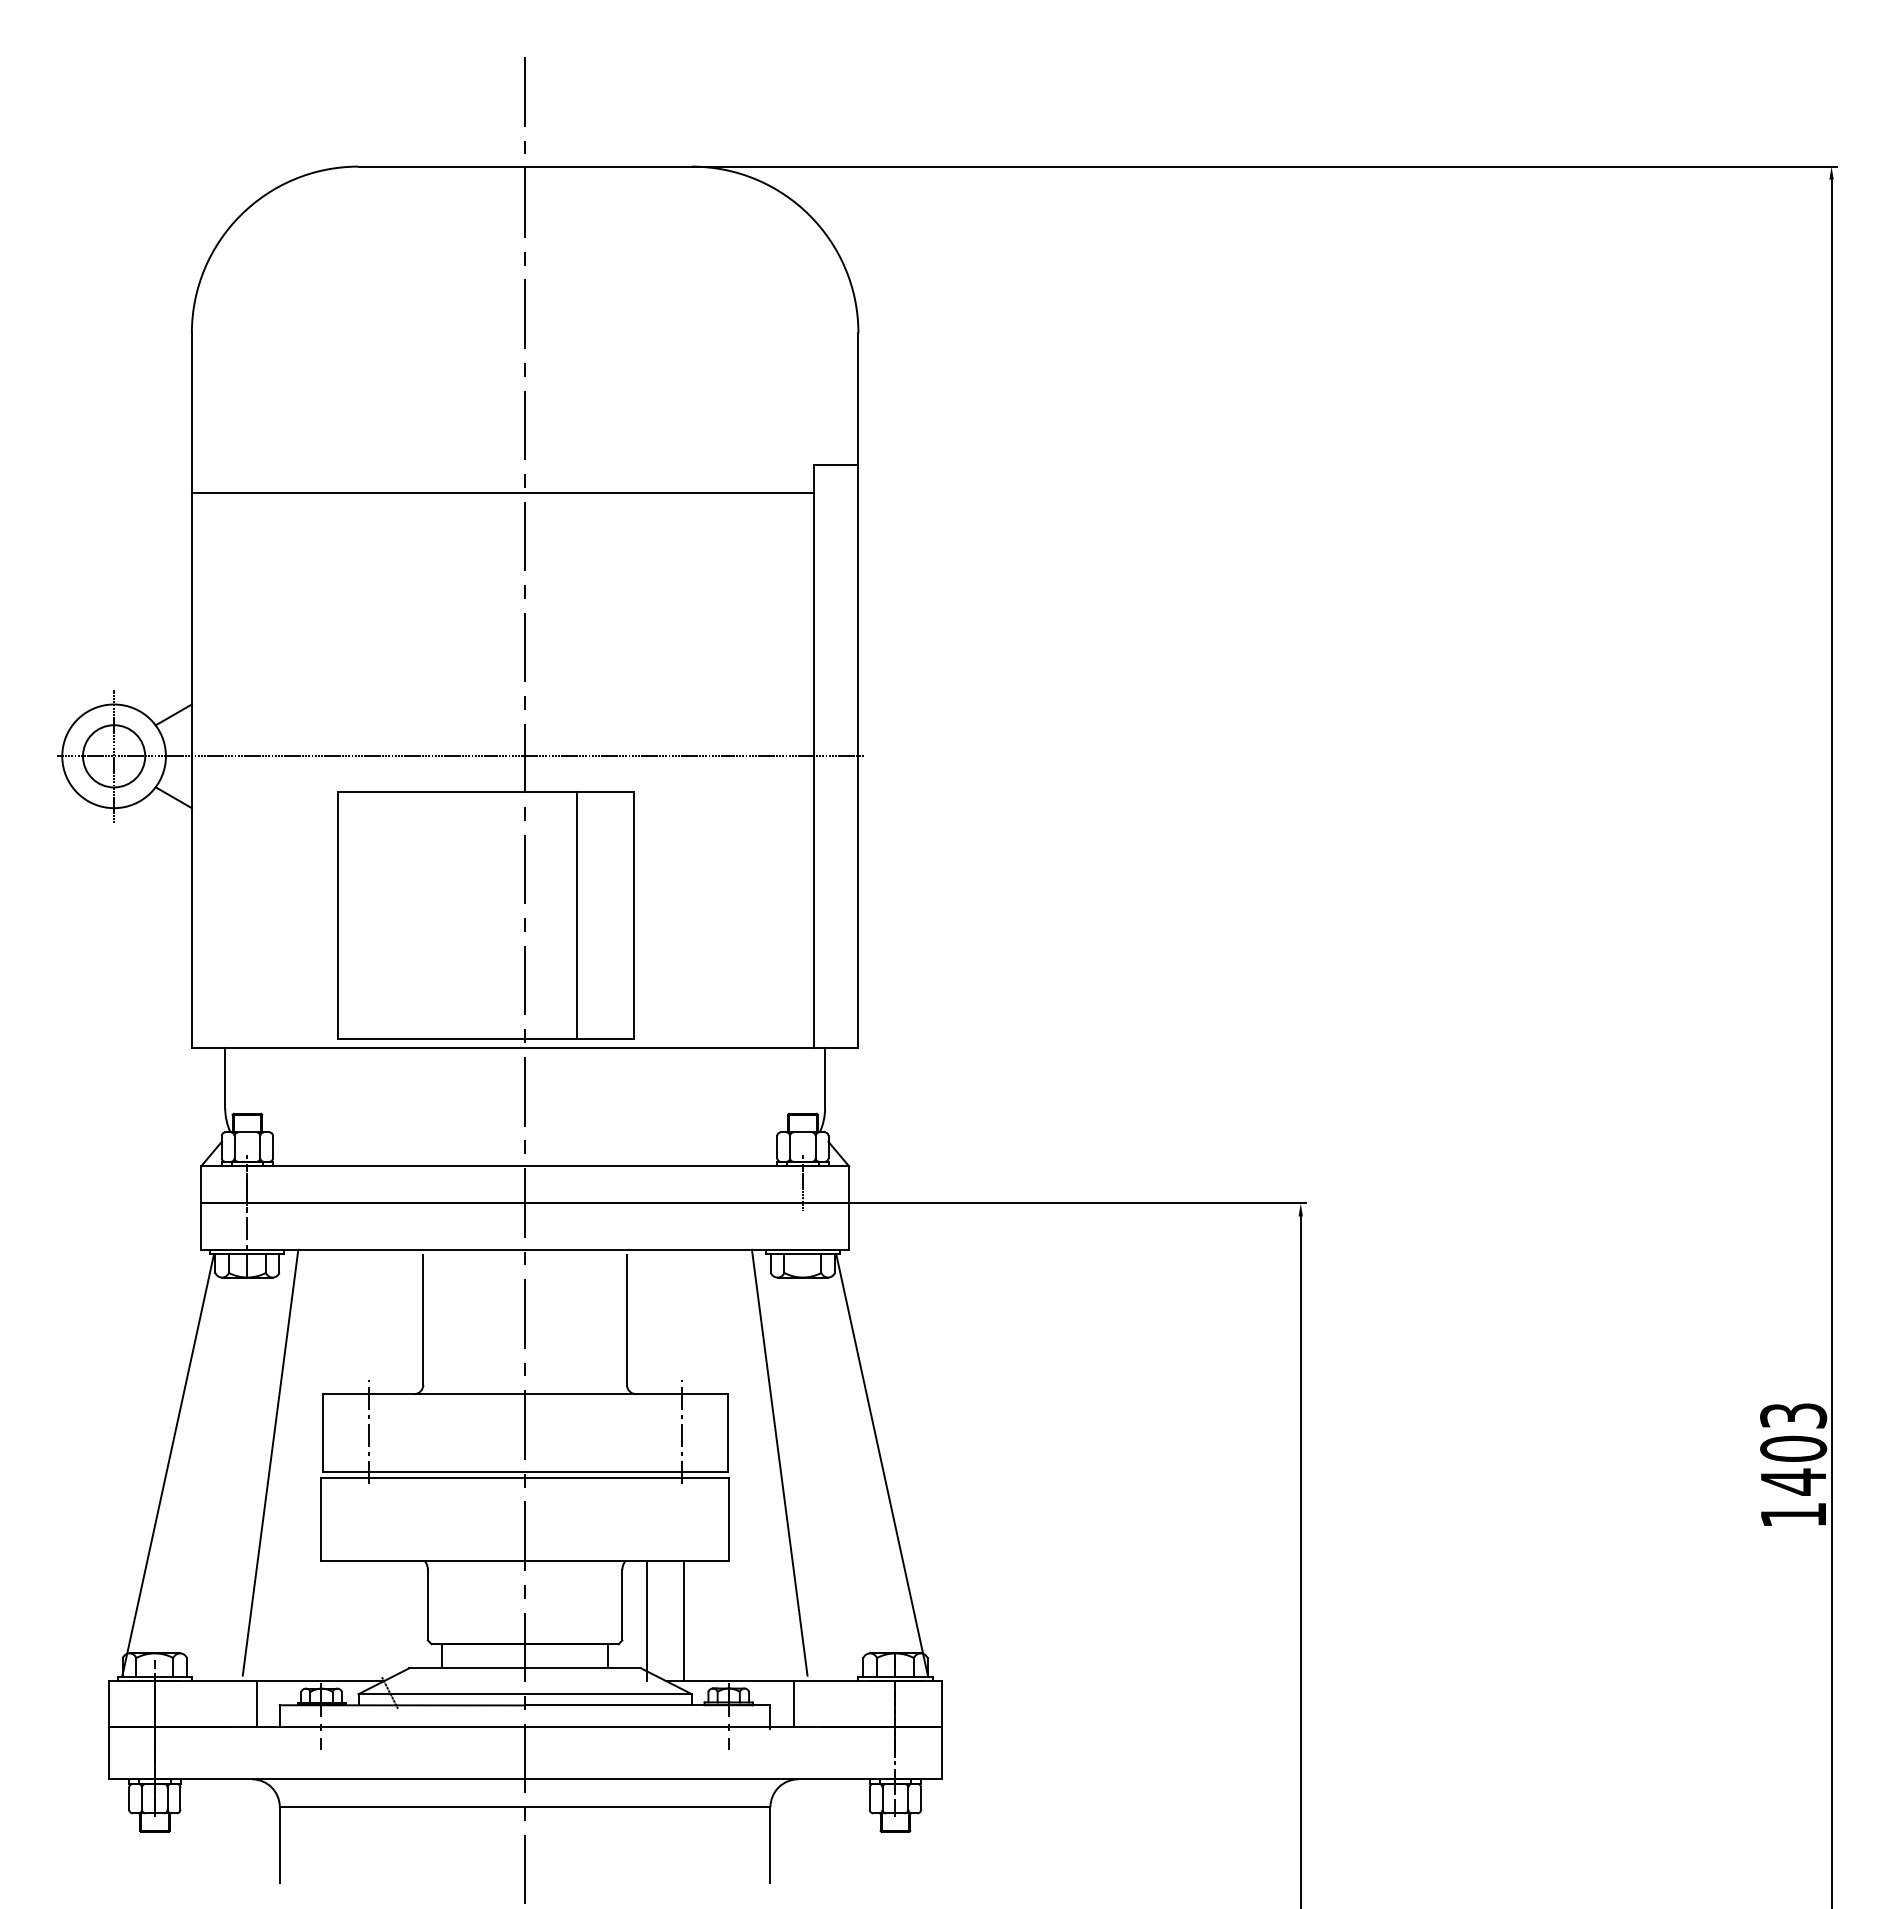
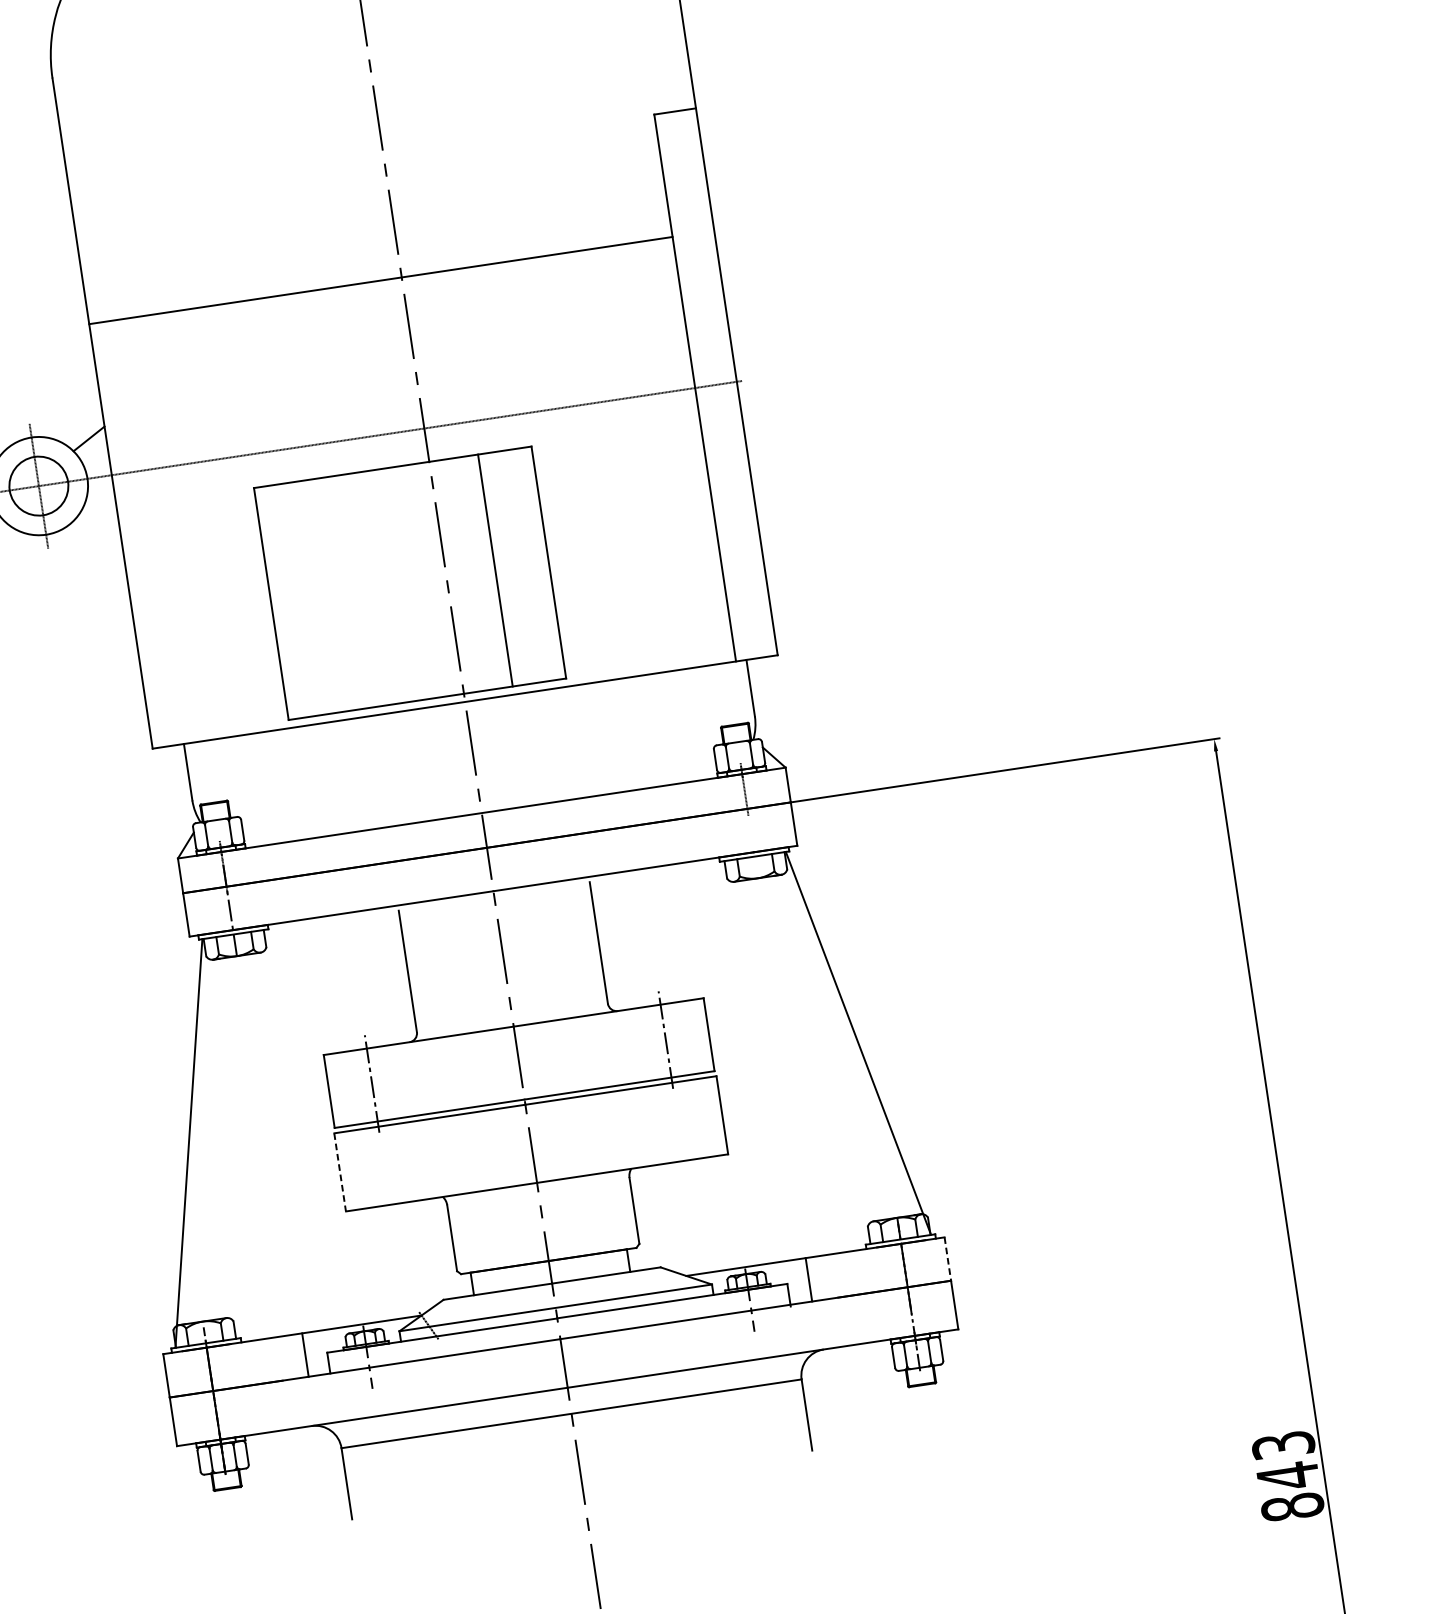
line: (502, 493) -> (380, 280), moved
line: (173, 797) -> (100, 516), removed
line: (270, 1462) -> (284, 1126), removed
line: (779, 1462) -> (761, 1055), removed
line: (321, 1519) -> (340, 1172), solid -> dashed
line: (647, 1620) -> (660, 1221), removed
line: (683, 1620) -> (693, 1216), removed
line: (941, 1704) -> (947, 1259), solid -> dashed

